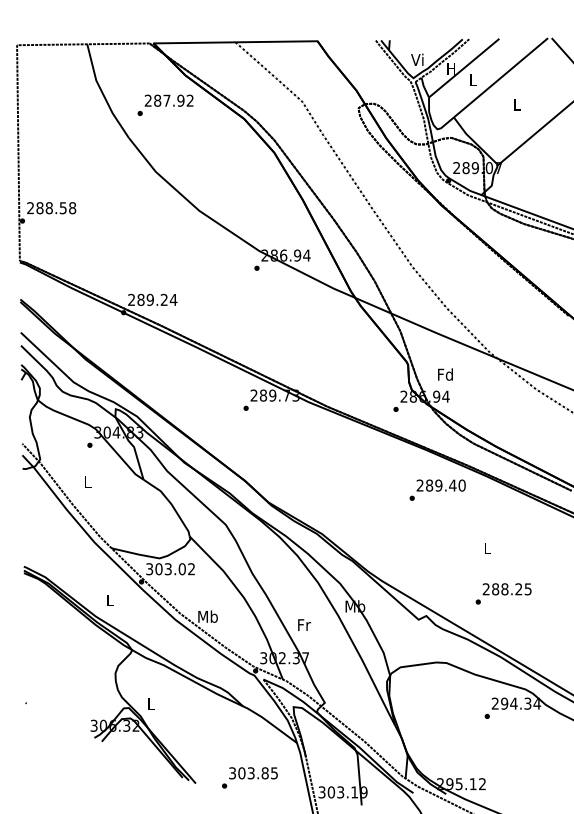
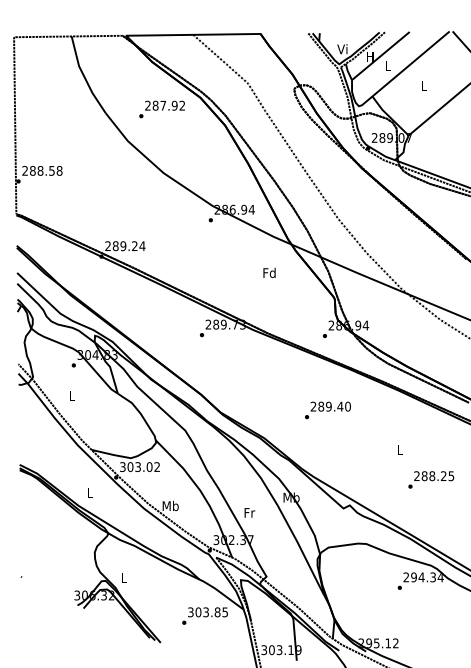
text: (165, 104) -> (162, 108), moved
text: (445, 374) -> (269, 272), moved
text: (437, 489) -> (327, 409), moved
text: (503, 593) -> (431, 479), moved
text: (249, 777) -> (204, 615), moved

